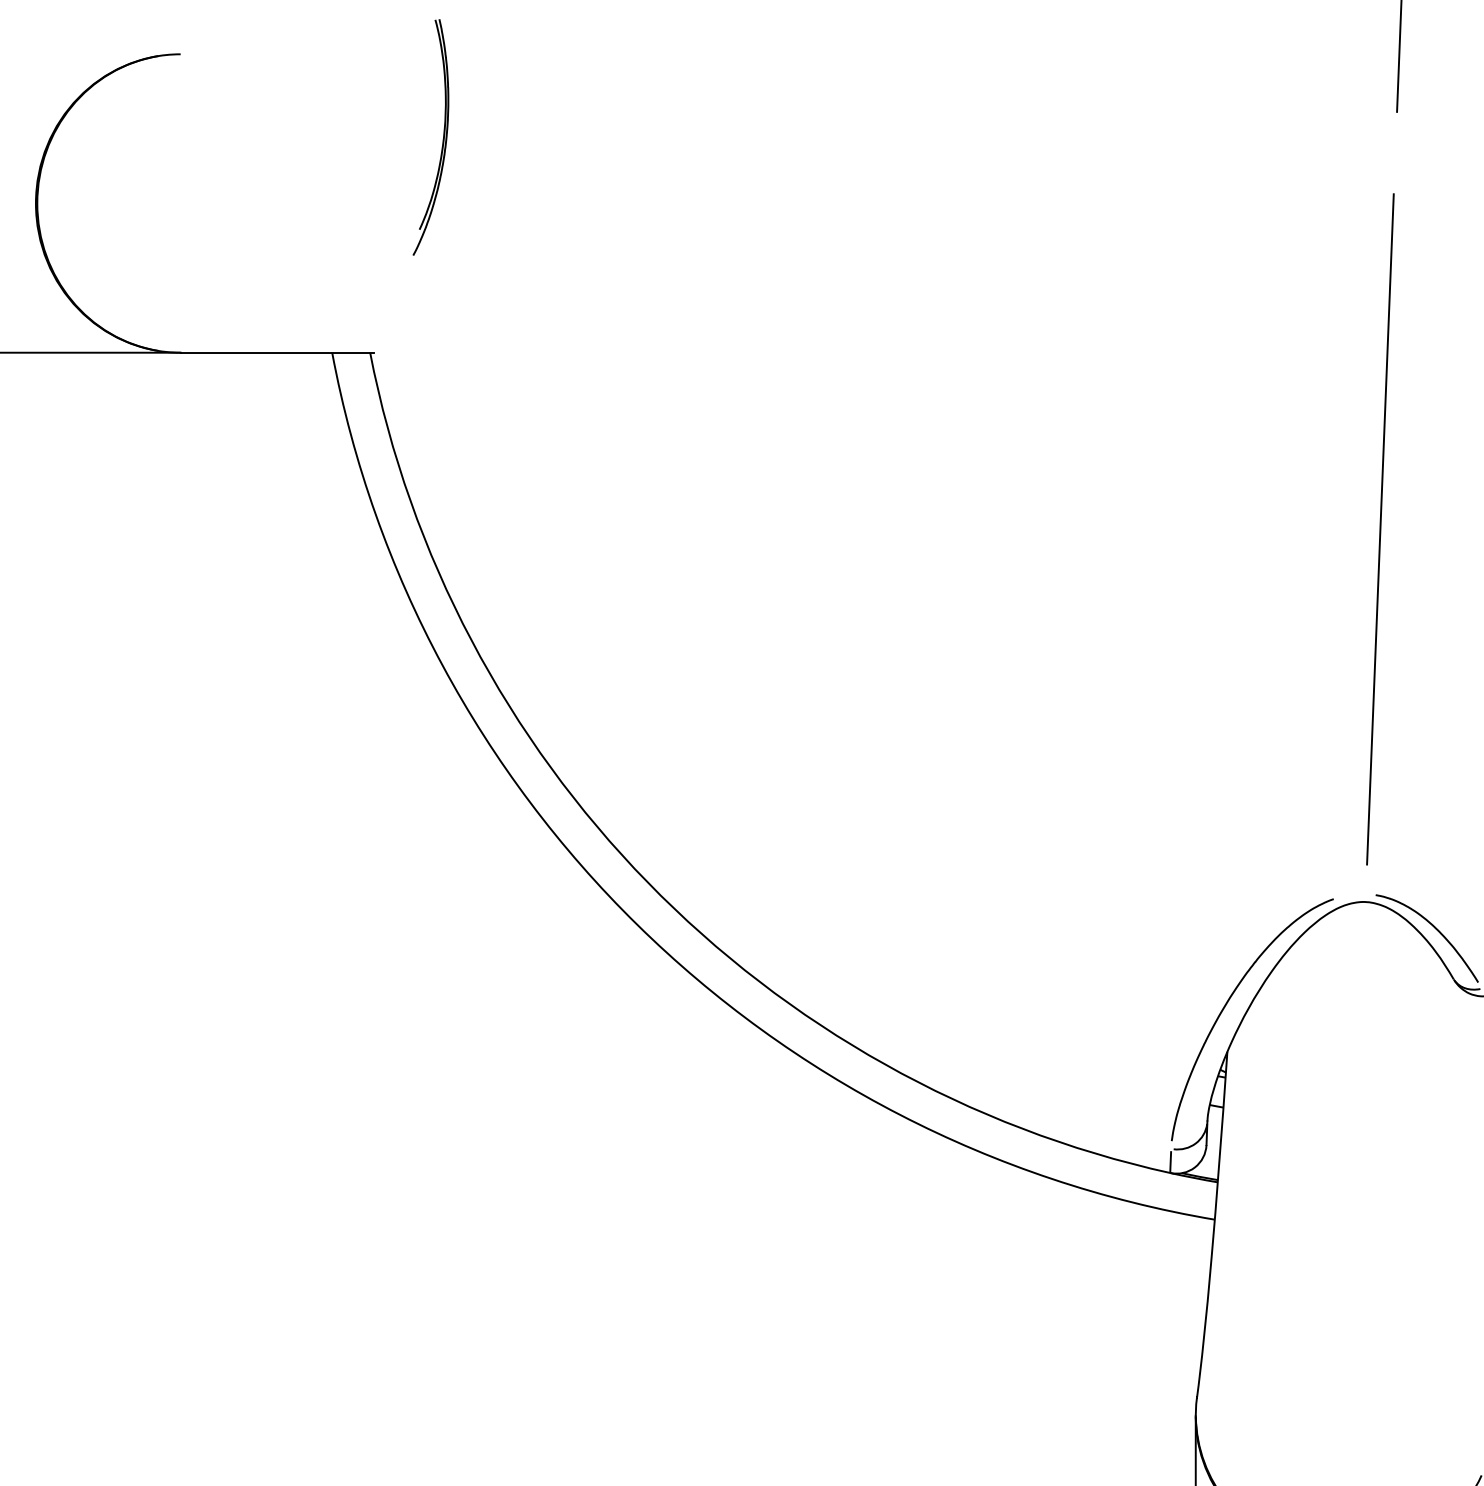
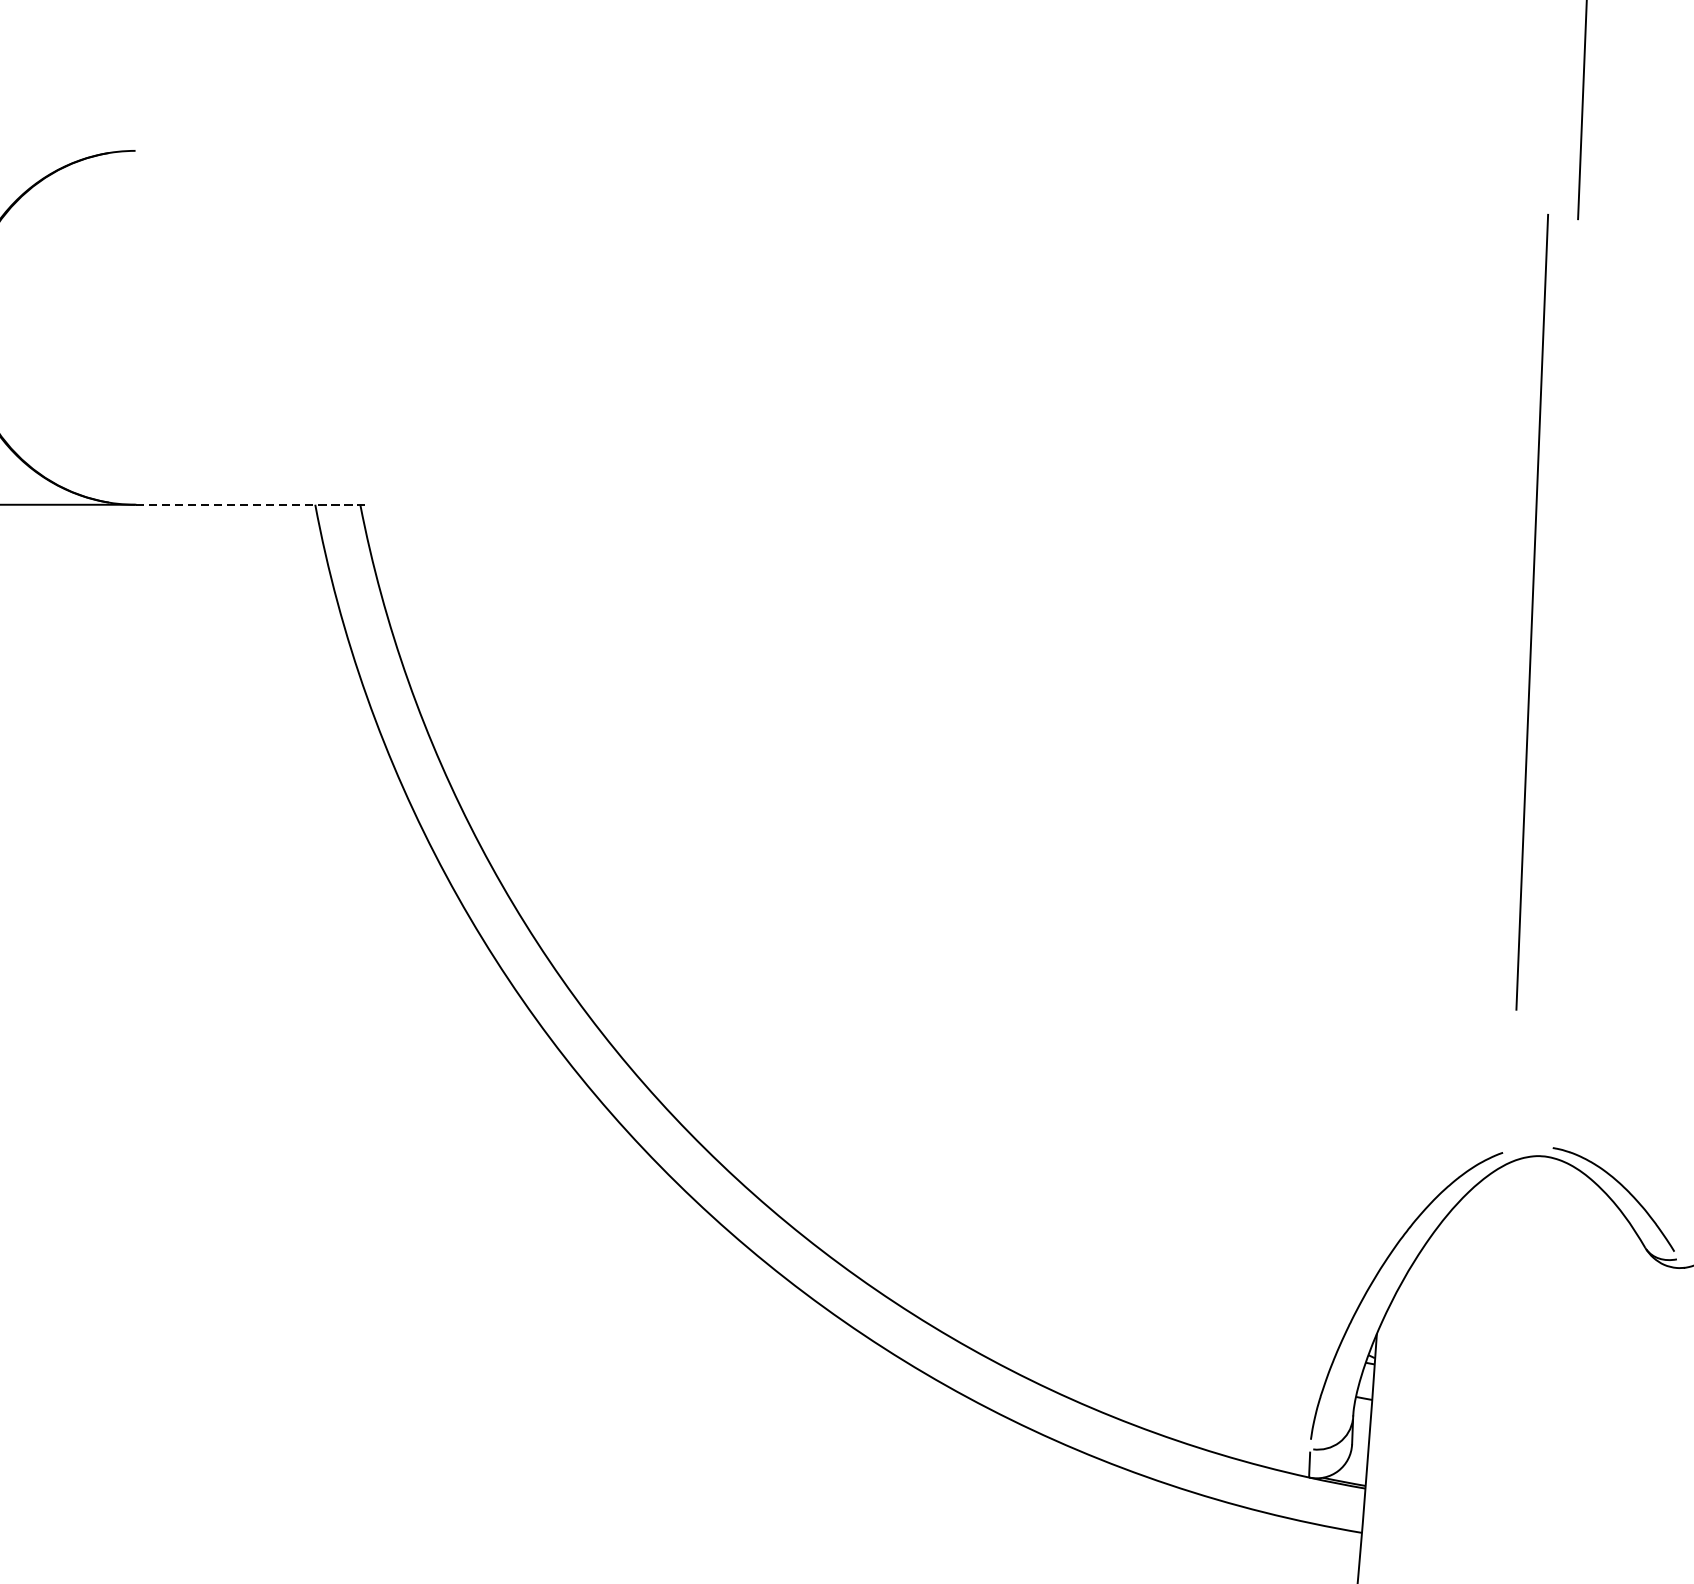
part: (442, 139) -> (446, 251), removed
line: (277, 352) -> (250, 504), solid -> dashed
line: (1380, 529) -> (1532, 612), moved

